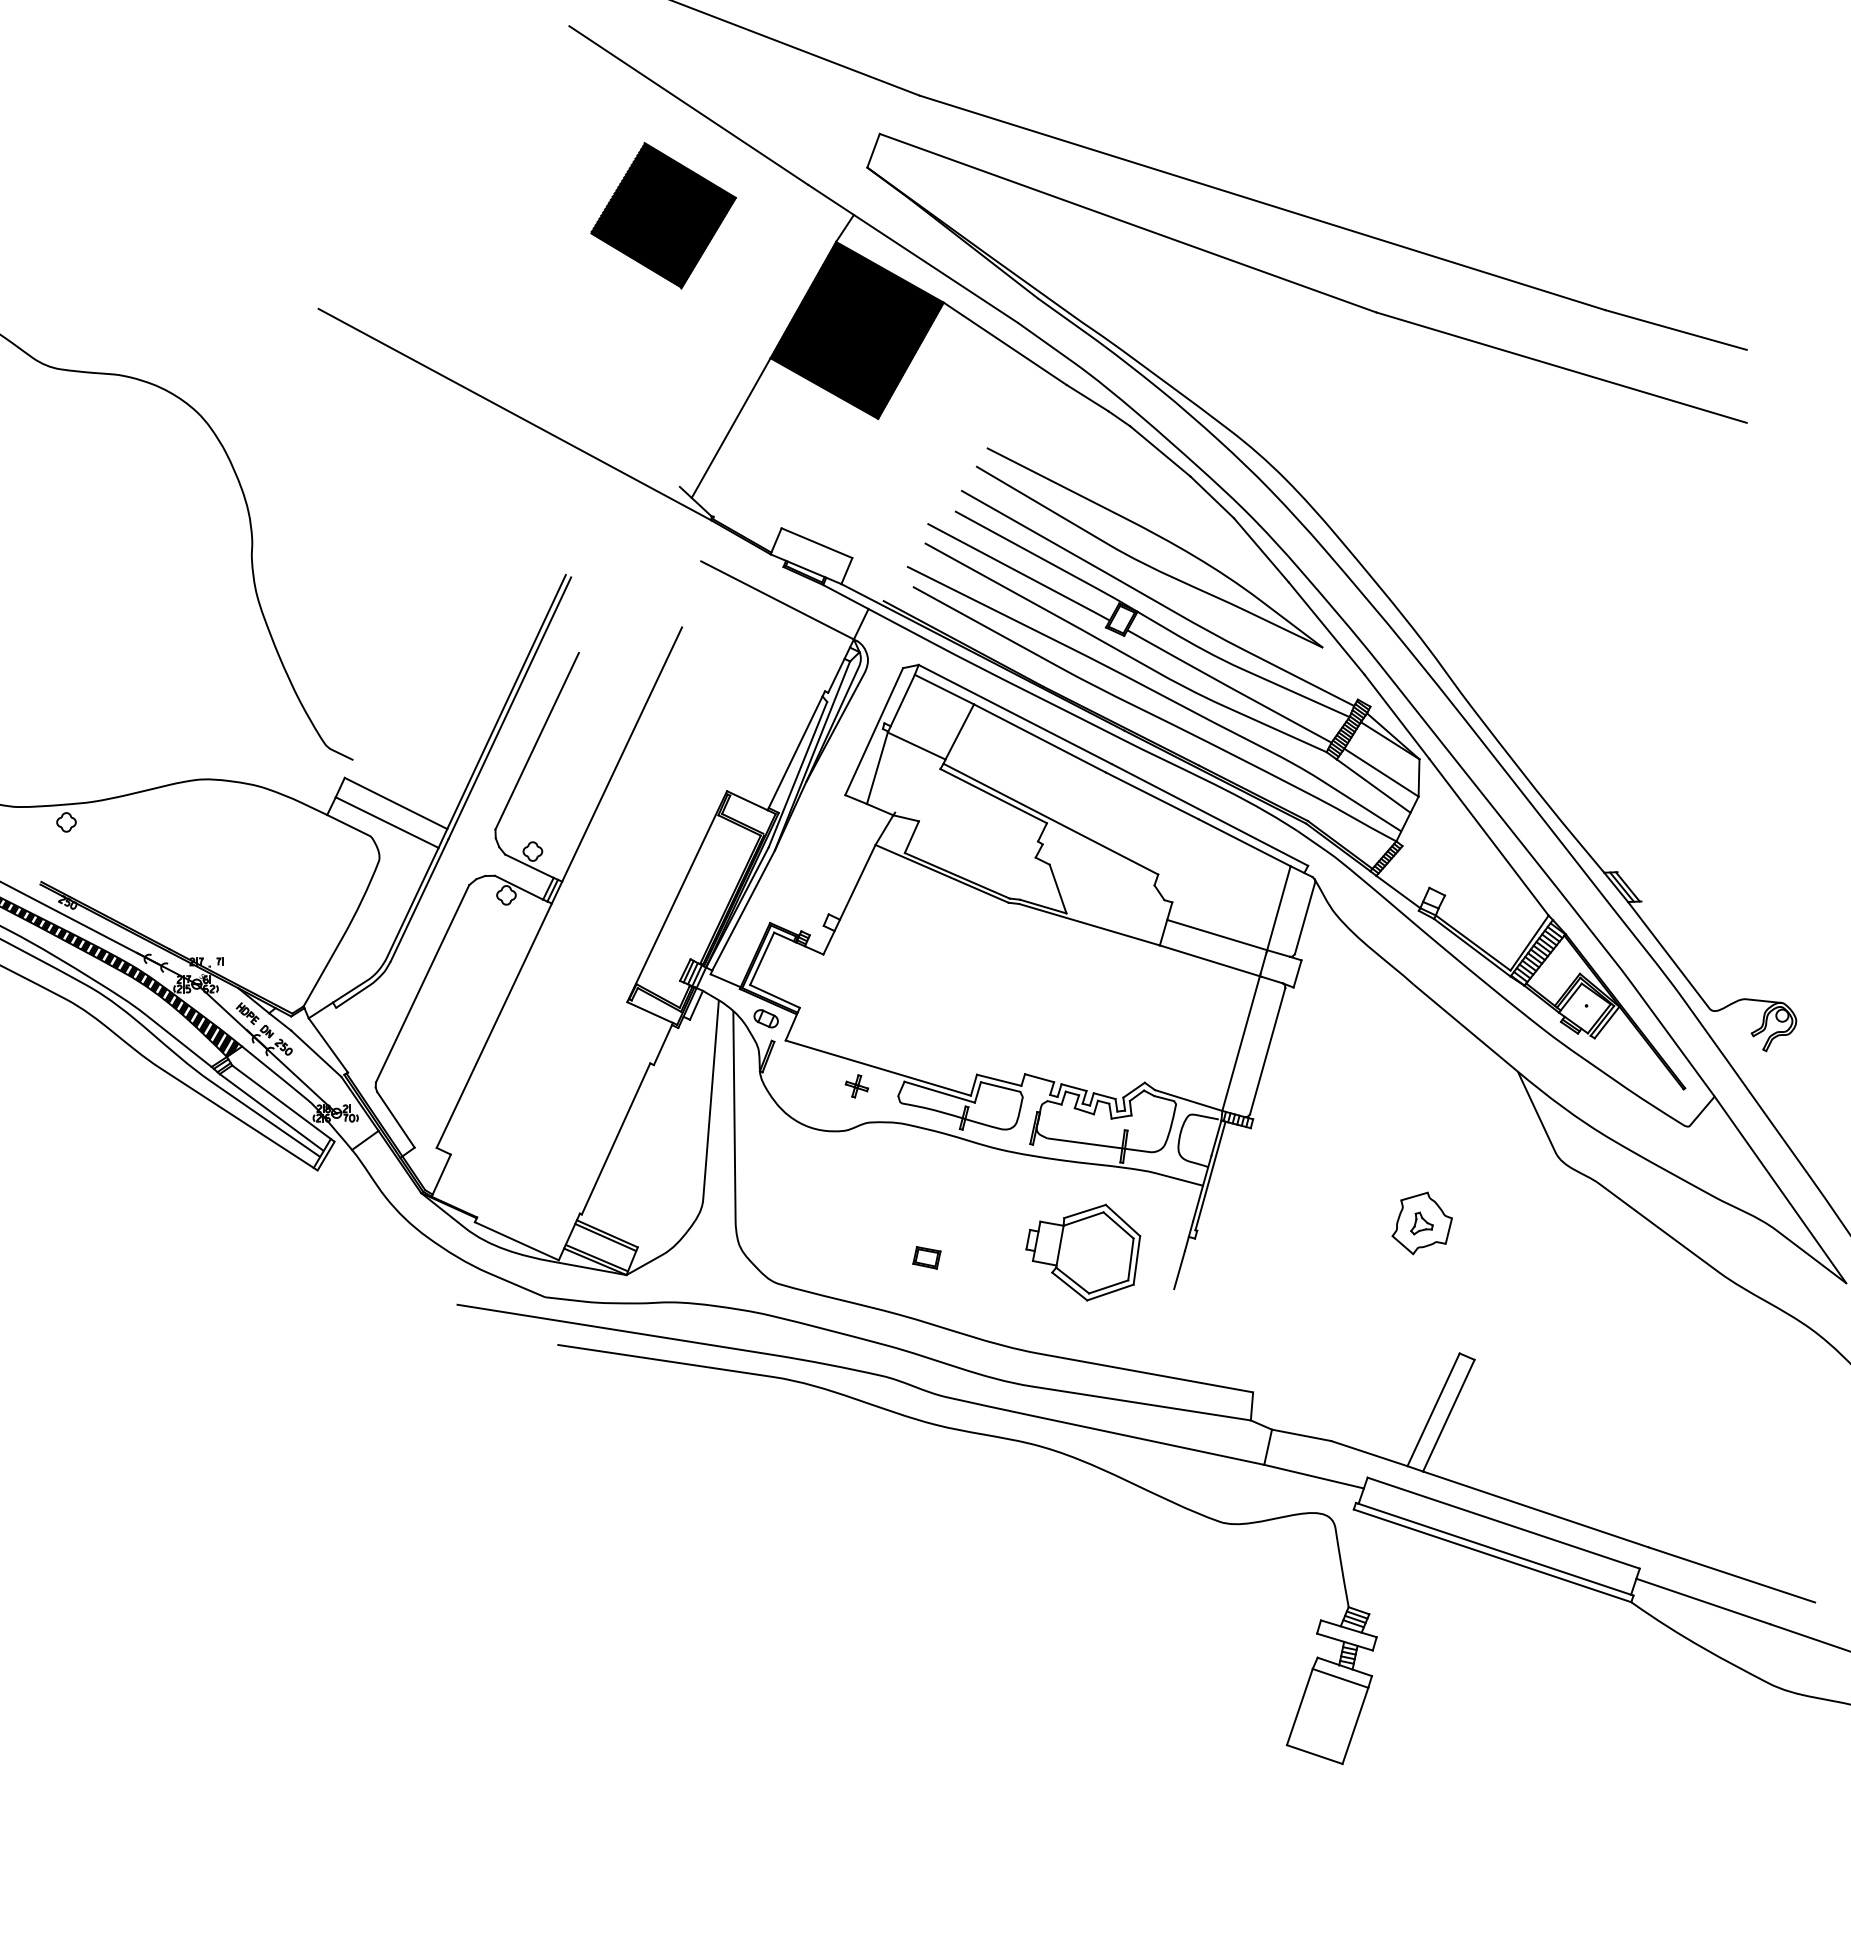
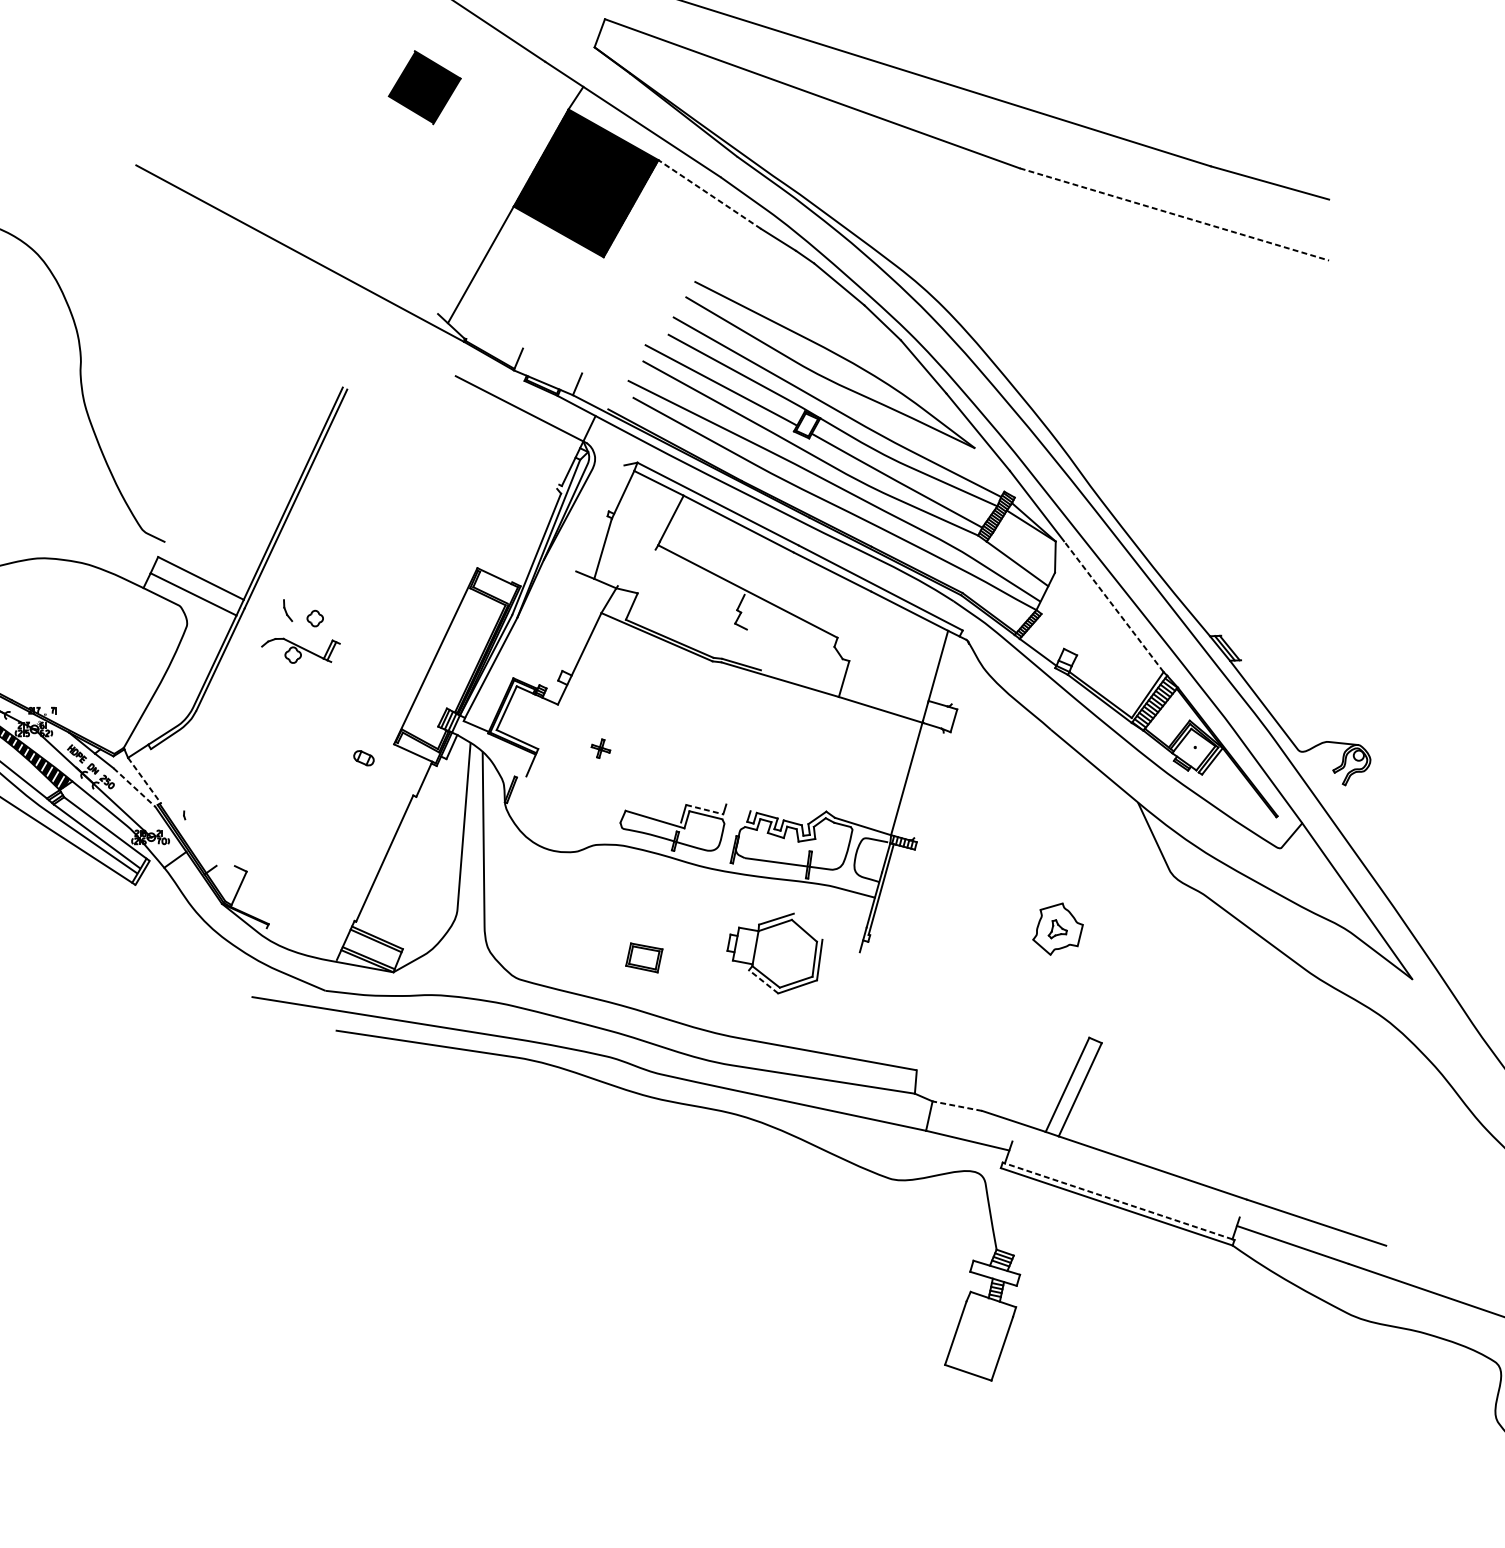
part: (663, 215) -> (424, 87), size x0.6
line: (1005, 343) -> (709, 194), solid -> dashed
line: (1562, 367) -> (1175, 214), solid -> dashed
line: (816, 543) -> (552, 361), removed
line: (874, 731) -> (600, 518), removed
line: (536, 740) -> (318, 525), removed
line: (916, 745) -> (635, 530), removed
line: (796, 750) -> (535, 534), removed
line: (1381, 772) -> (1024, 552), removed
line: (993, 796) -> (699, 572), removed
line: (1488, 836) -> (1113, 606), solid -> dashed
line: (529, 865) -> (312, 630), removed
line: (559, 887) -> (337, 648), removed
line: (1057, 888) -> (753, 649), removed
line: (1304, 917) -> (959, 673), removed
line: (1217, 934) -> (887, 687), removed
line: (422, 983) -> (223, 728), removed
part: (765, 1018) -> (363, 758), moved
line: (328, 1045) -> (144, 780), solid -> dashed
line: (1267, 1051) -> (928, 785), removed
line: (316, 1054) -> (134, 788), solid -> dashed
line: (877, 1067) -> (603, 798), removed
line: (1039, 1078) -> (738, 808), removed
line: (999, 1080) -> (704, 809), solid -> dashed
part: (856, 1086) -> (600, 748), moved
line: (395, 1119) -> (200, 842), removed
line: (1122, 1220) -> (807, 926), removed
line: (516, 1241) -> (301, 944), removed
part: (926, 1257) -> (644, 957), size x1.6
line: (1179, 1270) -> (855, 968), removed
line: (1069, 1286) -> (763, 981), solid -> dashed
line: (1301, 1435) -> (957, 1106), solid -> dashed
line: (1503, 1522) -> (1125, 1178), removed
line: (1494, 1549) -> (1118, 1201), solid -> dashed
line: (1340, 1678) -> (989, 1309), removed

